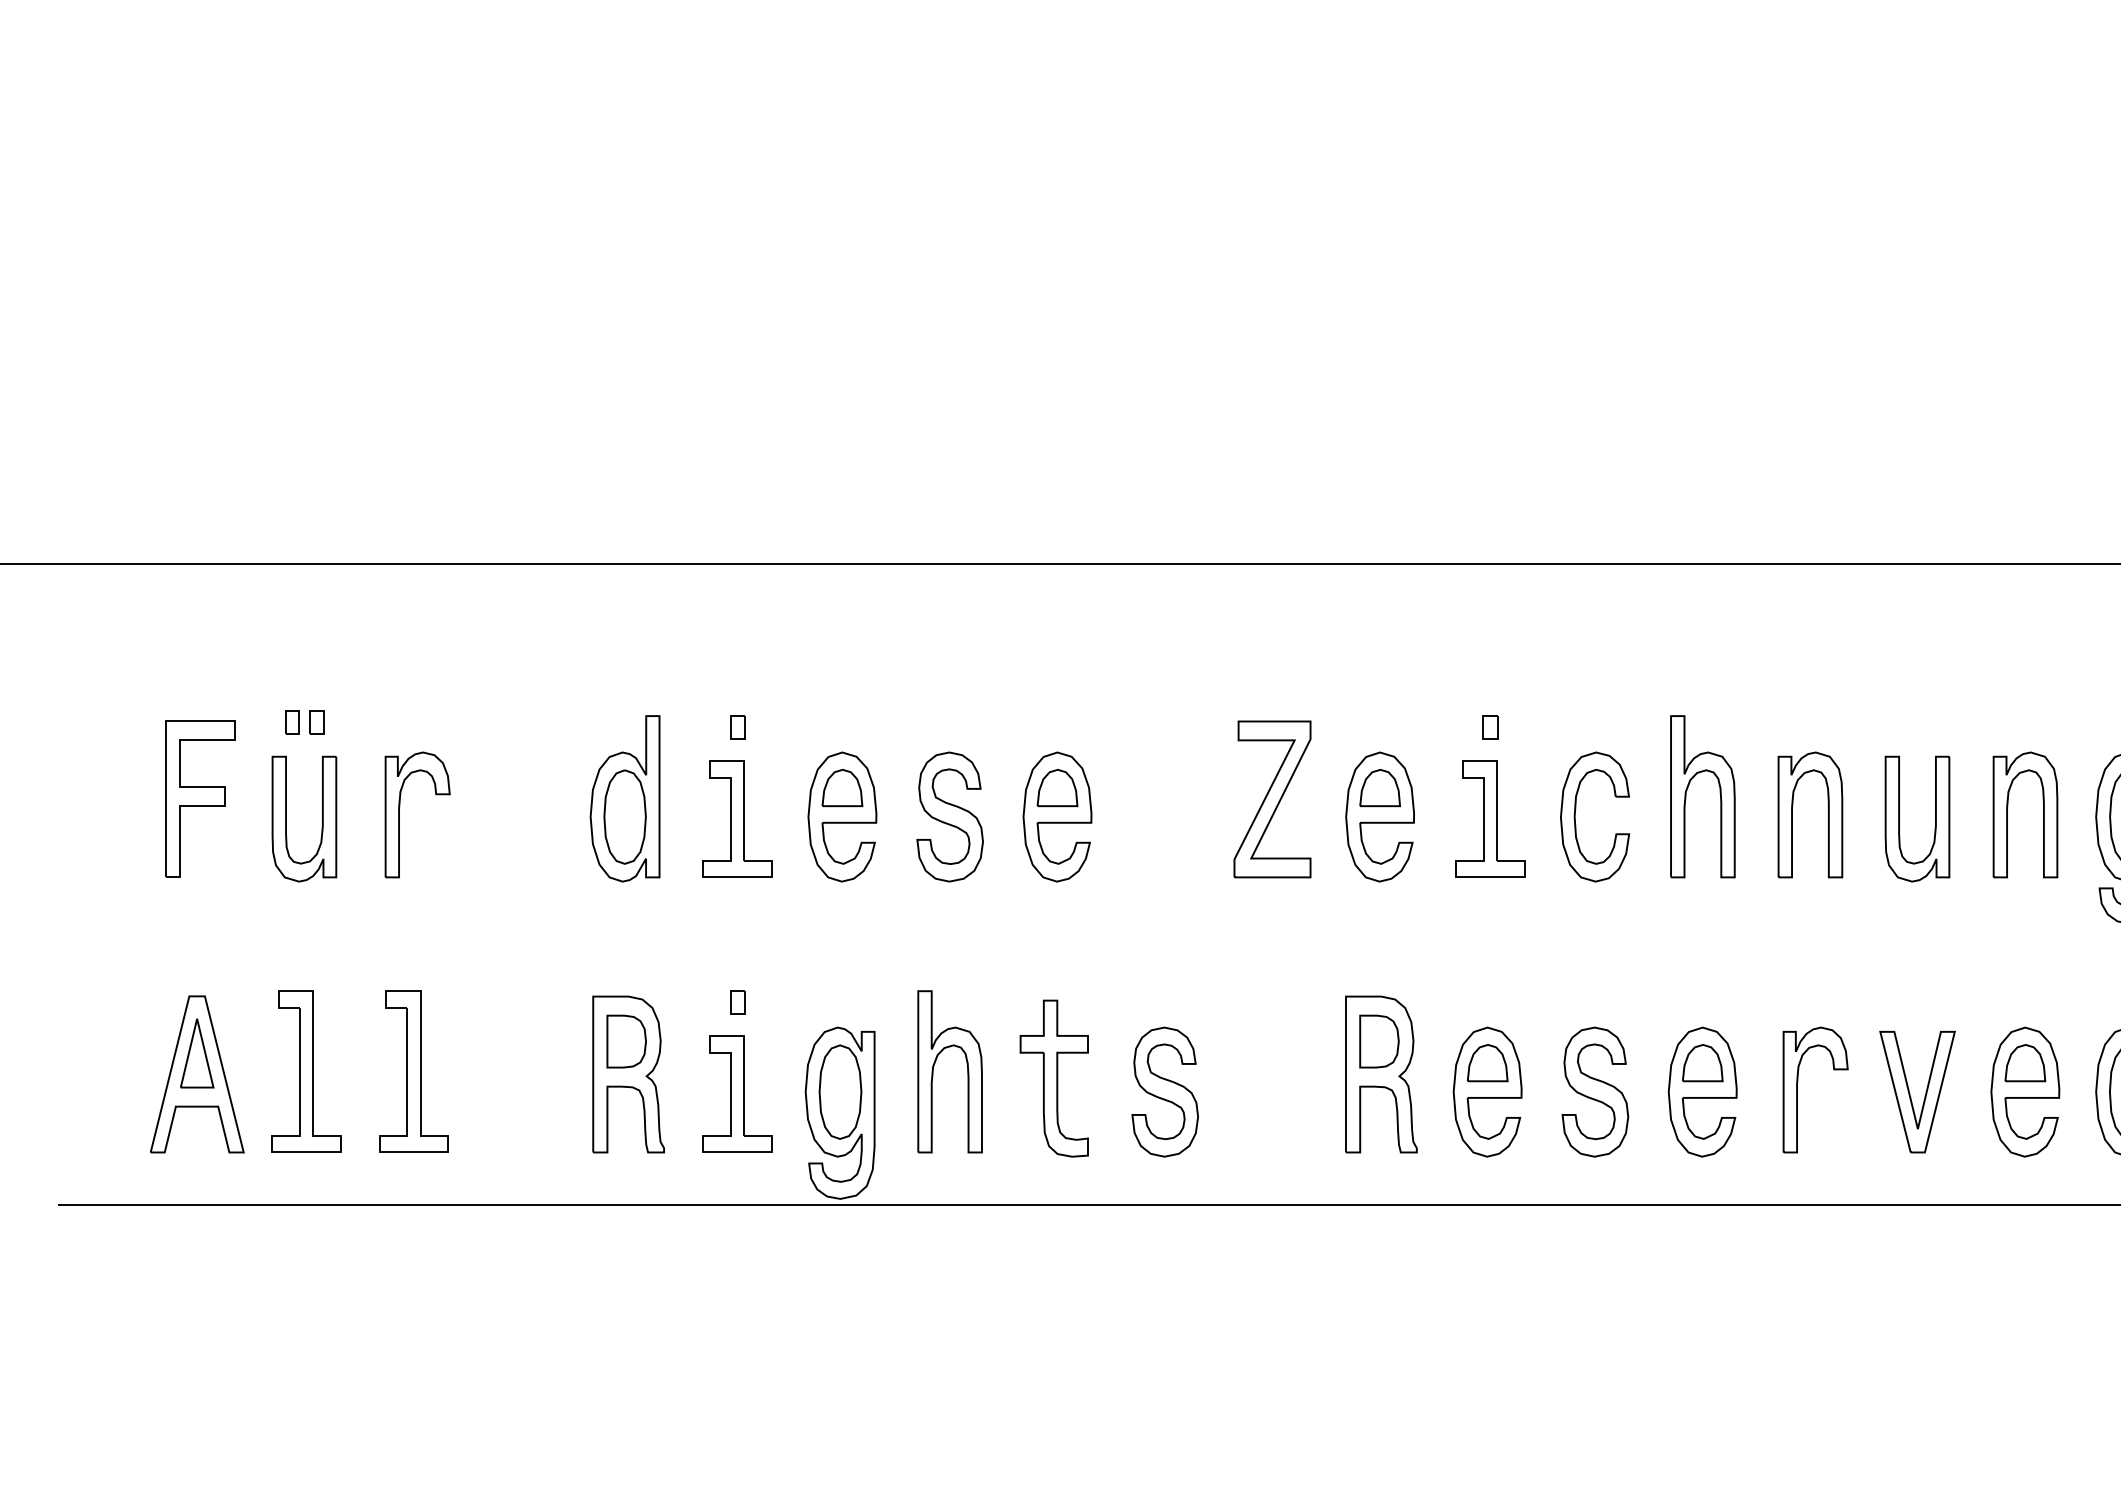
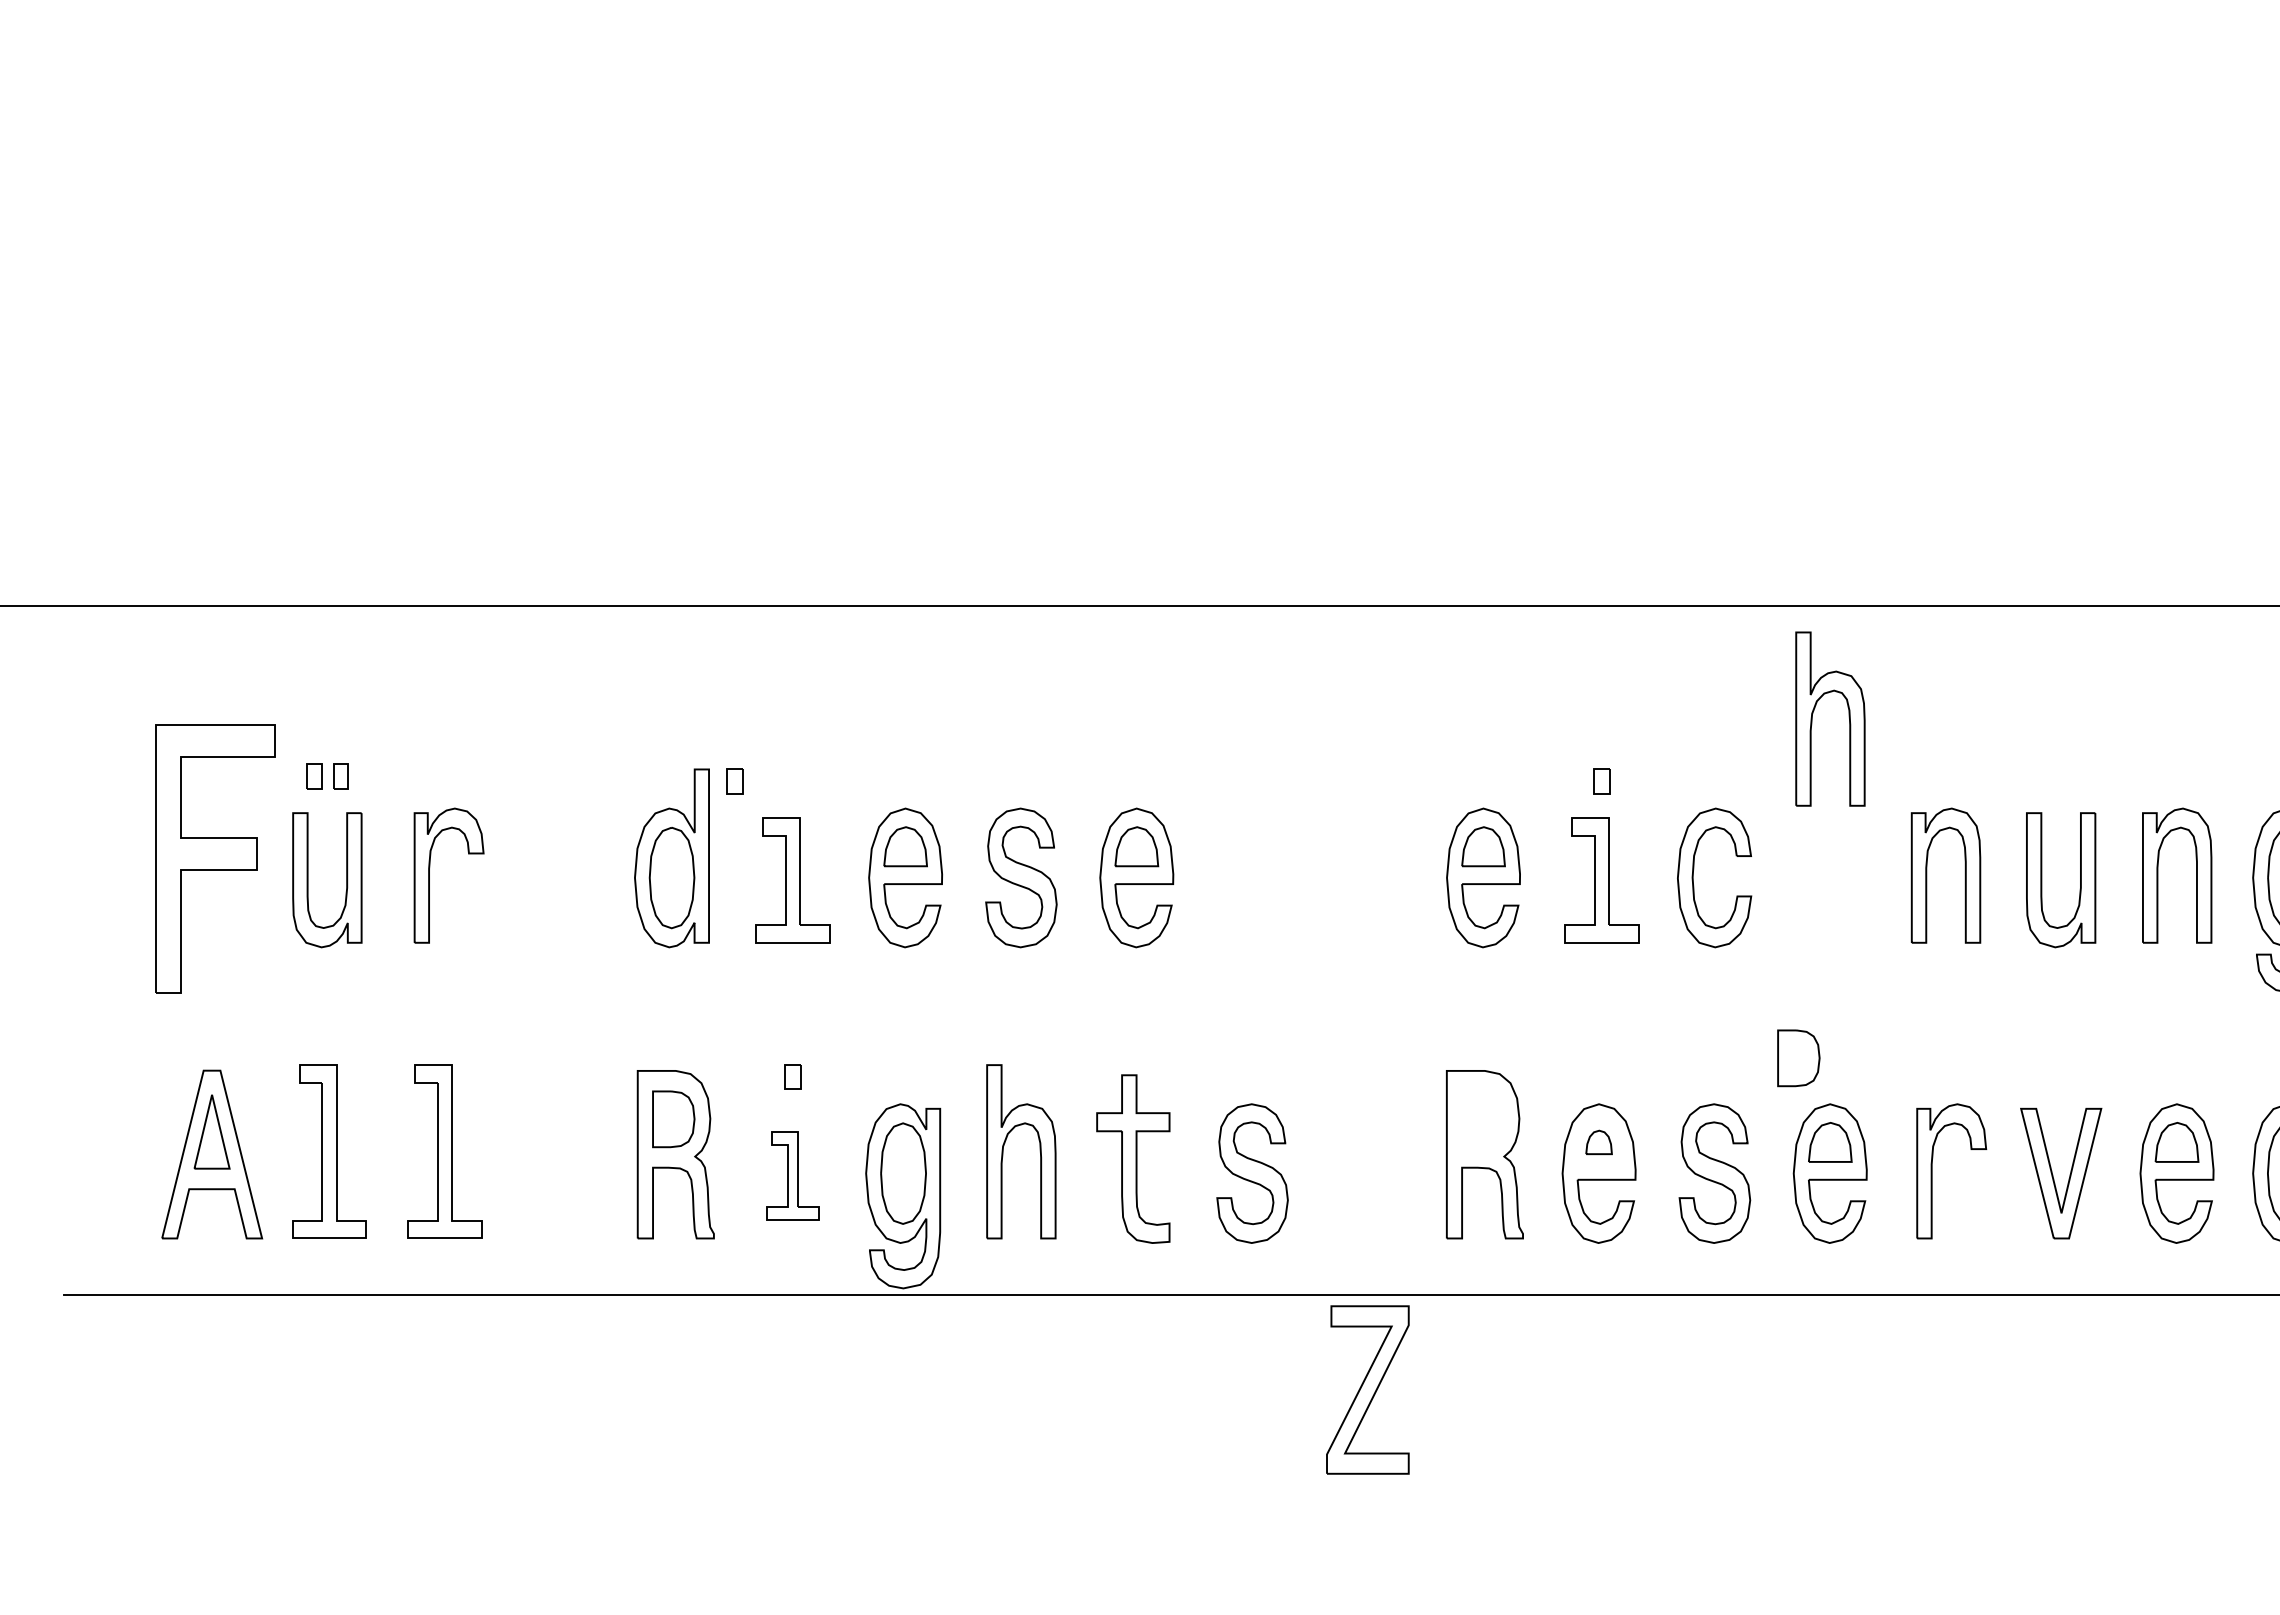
part: (737, 727) -> (734, 781), moved
part: (1687, 791) -> (1813, 713), moved
part: (200, 798) -> (215, 858), size x1.6
part: (1272, 798) -> (1367, 1389), moved
part: (1379, 1041) -> (1798, 1058), moved
part: (1487, 1063) -> (1598, 1142), size x0.6
part: (737, 1093) -> (792, 1175), size x0.7

